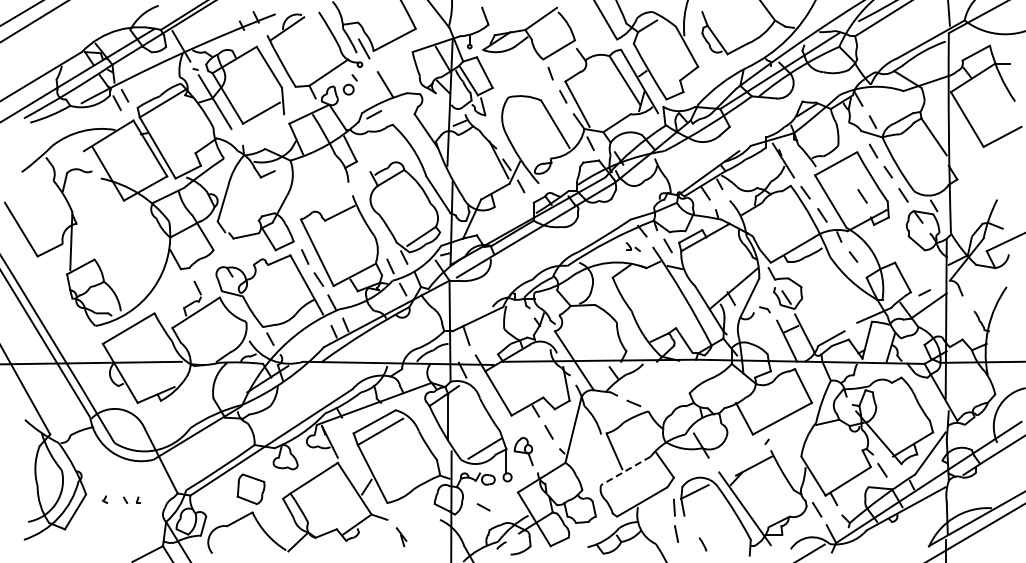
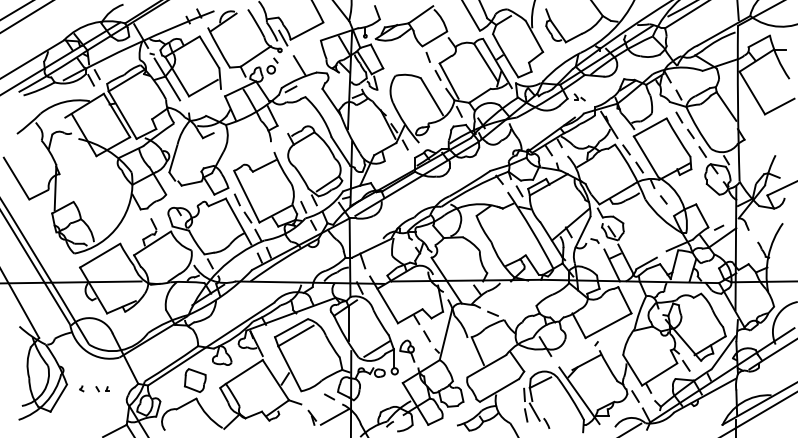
line: (862, 196) -> (670, 152), removed
part: (632, 246) -> (579, 96), moved
line: (625, 470) -> (486, 365), dashed -> solid
line: (483, 507) -> (329, 397), moved
line: (687, 529) -> (534, 411), added
line: (430, 536) -> (334, 417), added

